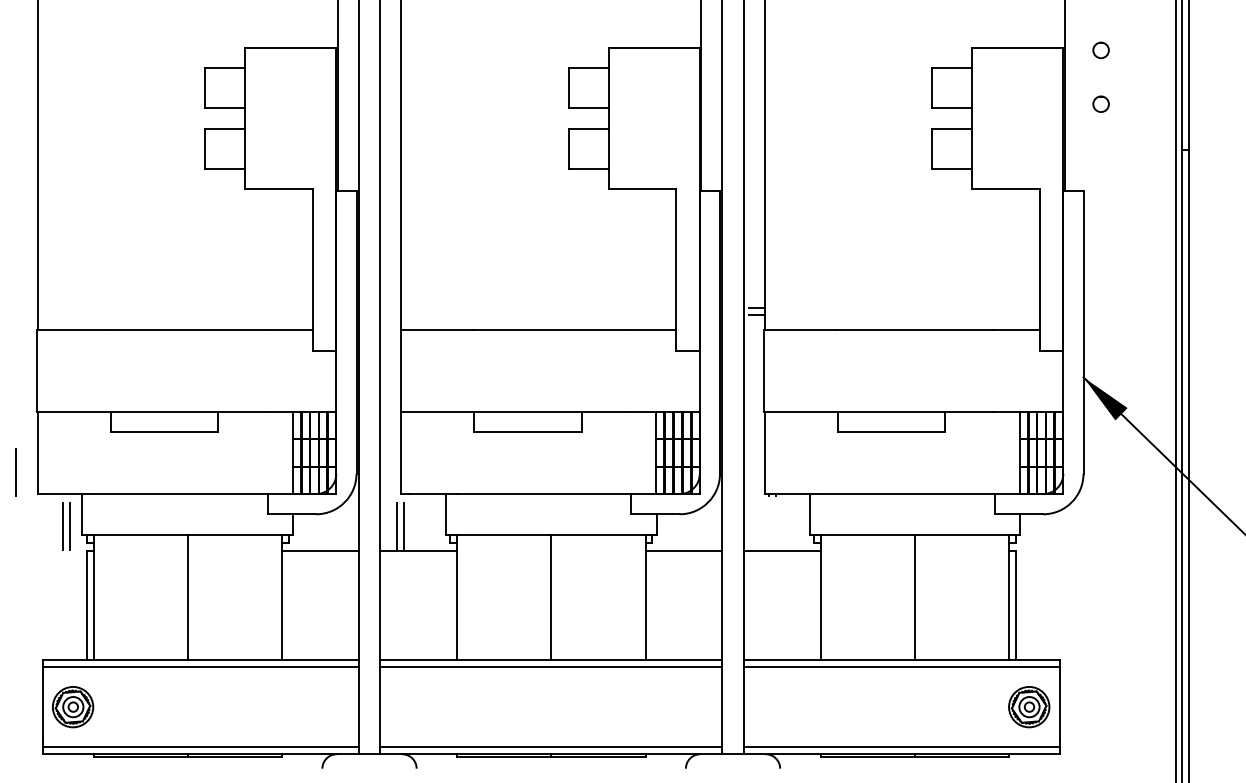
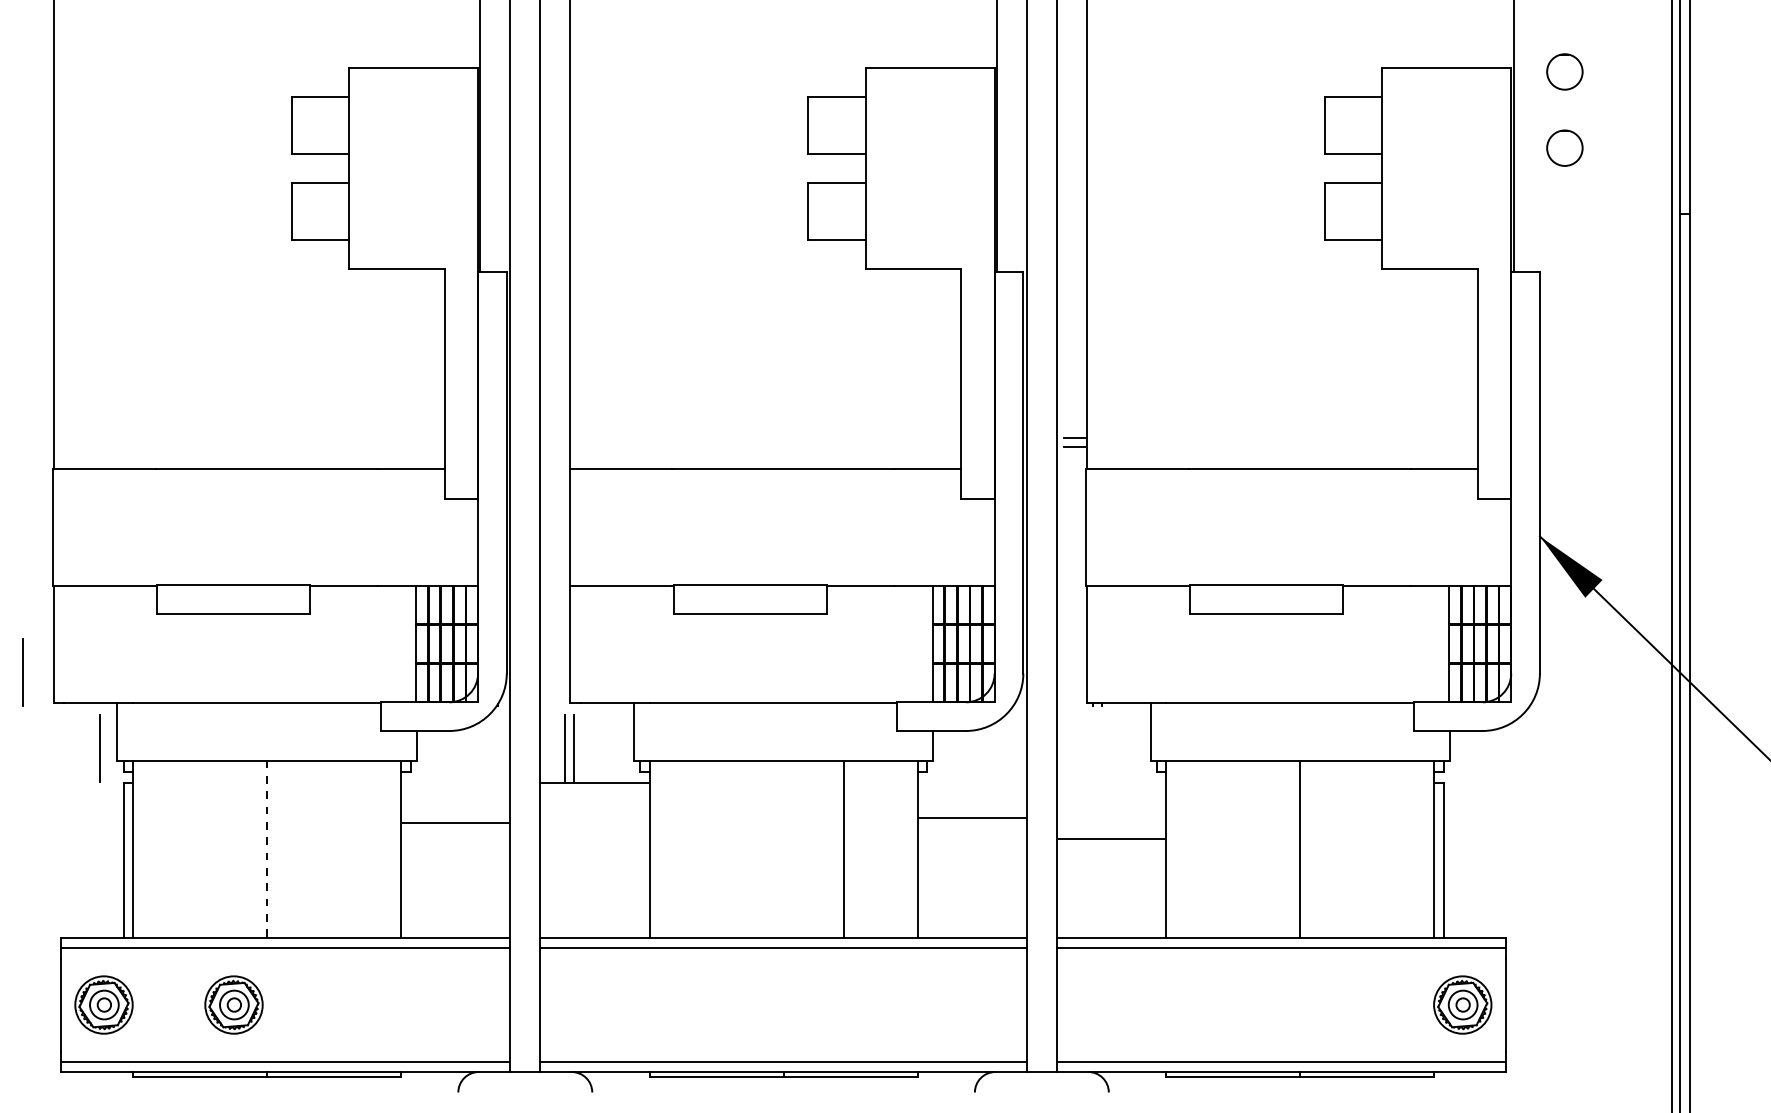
circle: (1100, 50) -> (1564, 71), size x1.6
circle: (1100, 104) -> (1564, 148), size x1.6
line: (63, 526) -> (90, 748), removed
line: (320, 550) -> (455, 822), moved
line: (683, 550) -> (971, 817), moved
line: (782, 550) -> (1111, 838), moved
line: (188, 597) -> (267, 849), solid -> dashed
line: (551, 597) -> (843, 849), moved
part: (164, 706) -> (233, 1004), added

